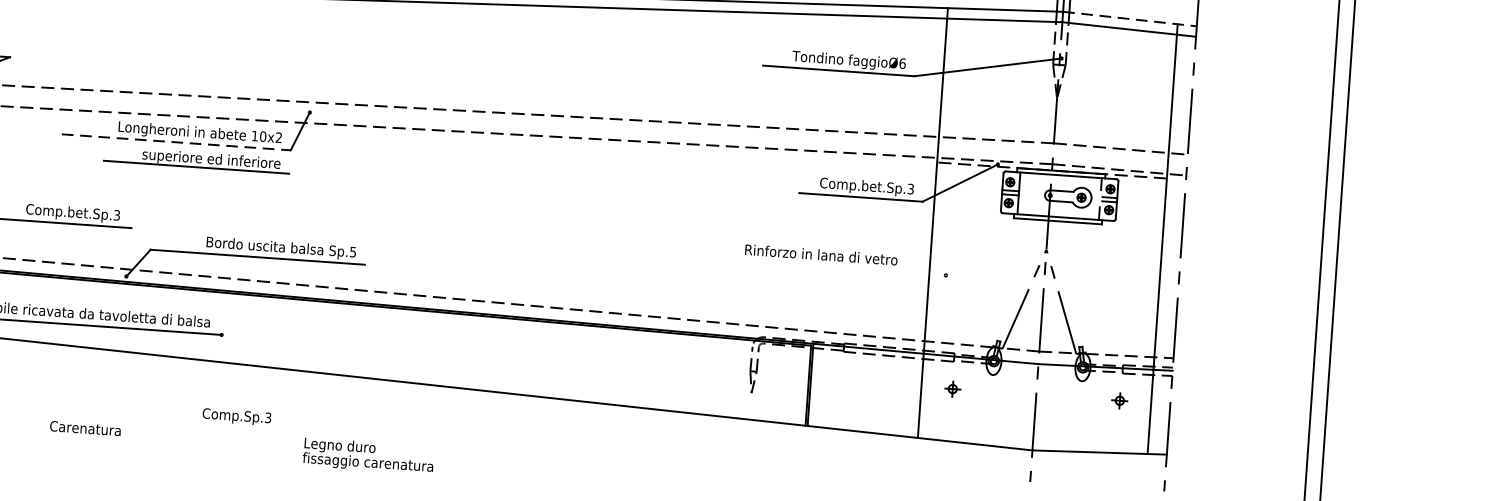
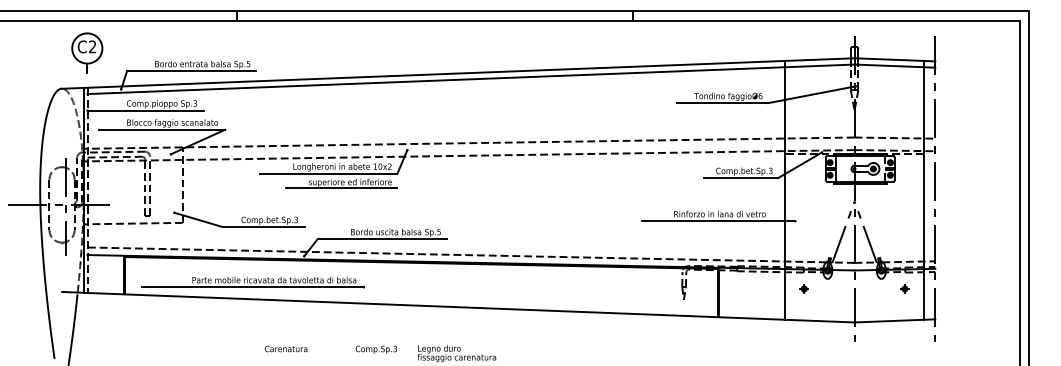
line: (1130, 18) -> (895, 59), dashed -> solid
line: (176, 142) -> (328, 173), dashed -> solid
line: (818, 266) -> (718, 221), added
text: (235, 416) -> (375, 349), moved

